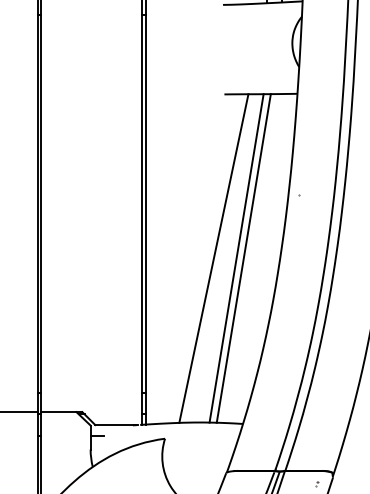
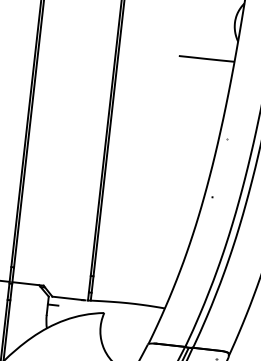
line: (213, 258) -> (156, 179), removed
line: (236, 258) -> (174, 181), removed
line: (243, 258) -> (179, 182), removed

